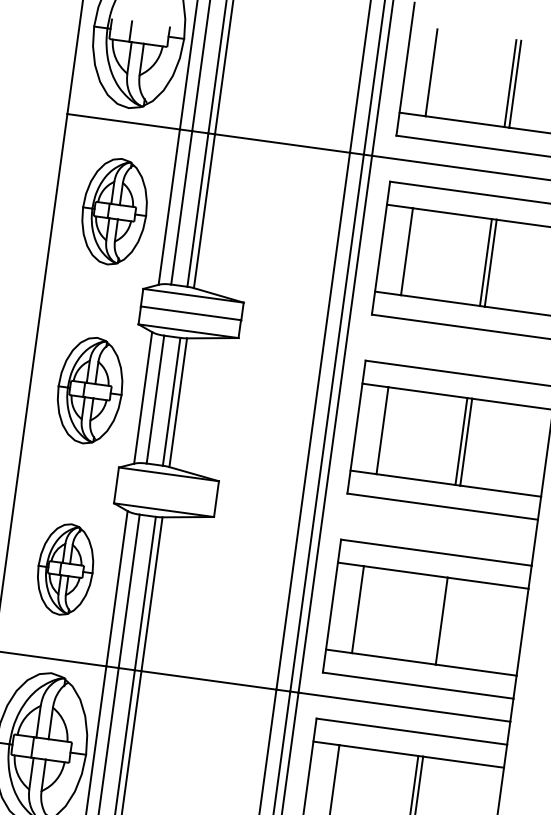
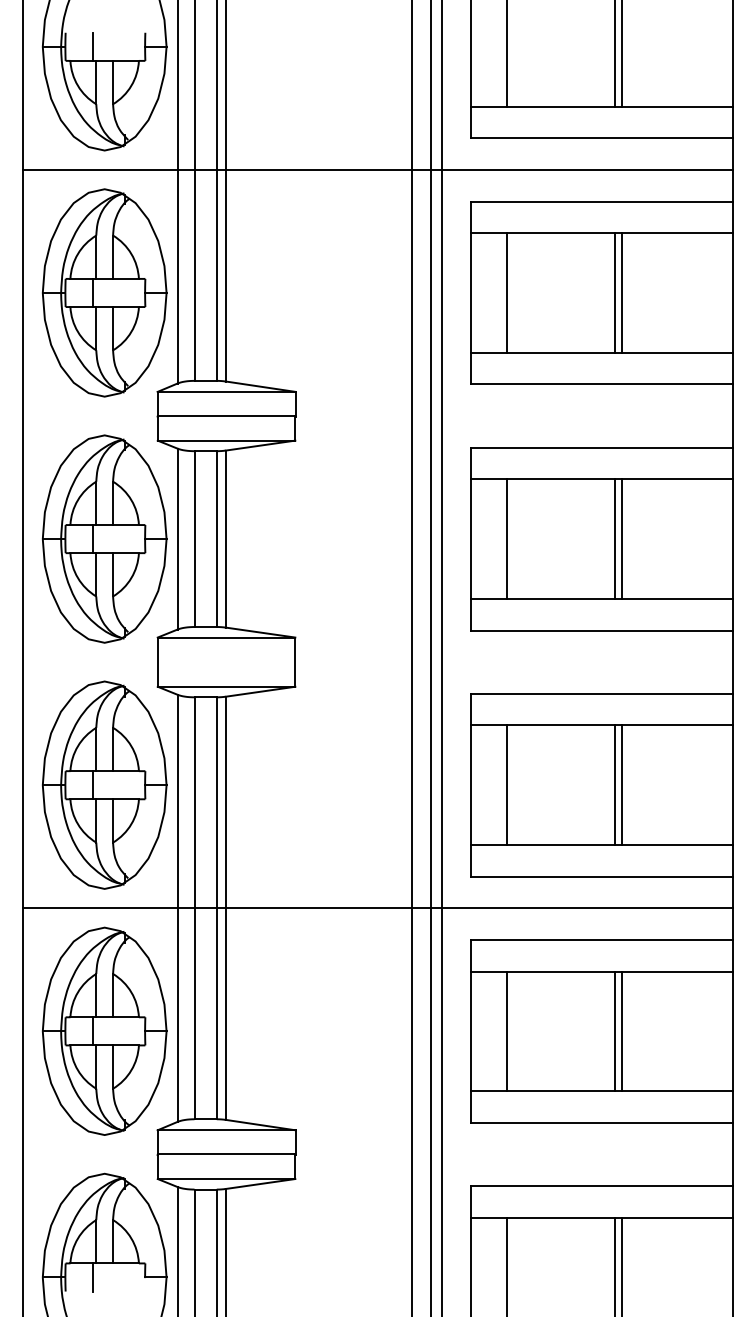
part: (114, 211) -> (104, 292), size x1.43
part: (90, 390) -> (104, 538), size x1.43
part: (65, 569) -> (104, 784), size x1.67
line: (437, 620) -> (615, 785), added

